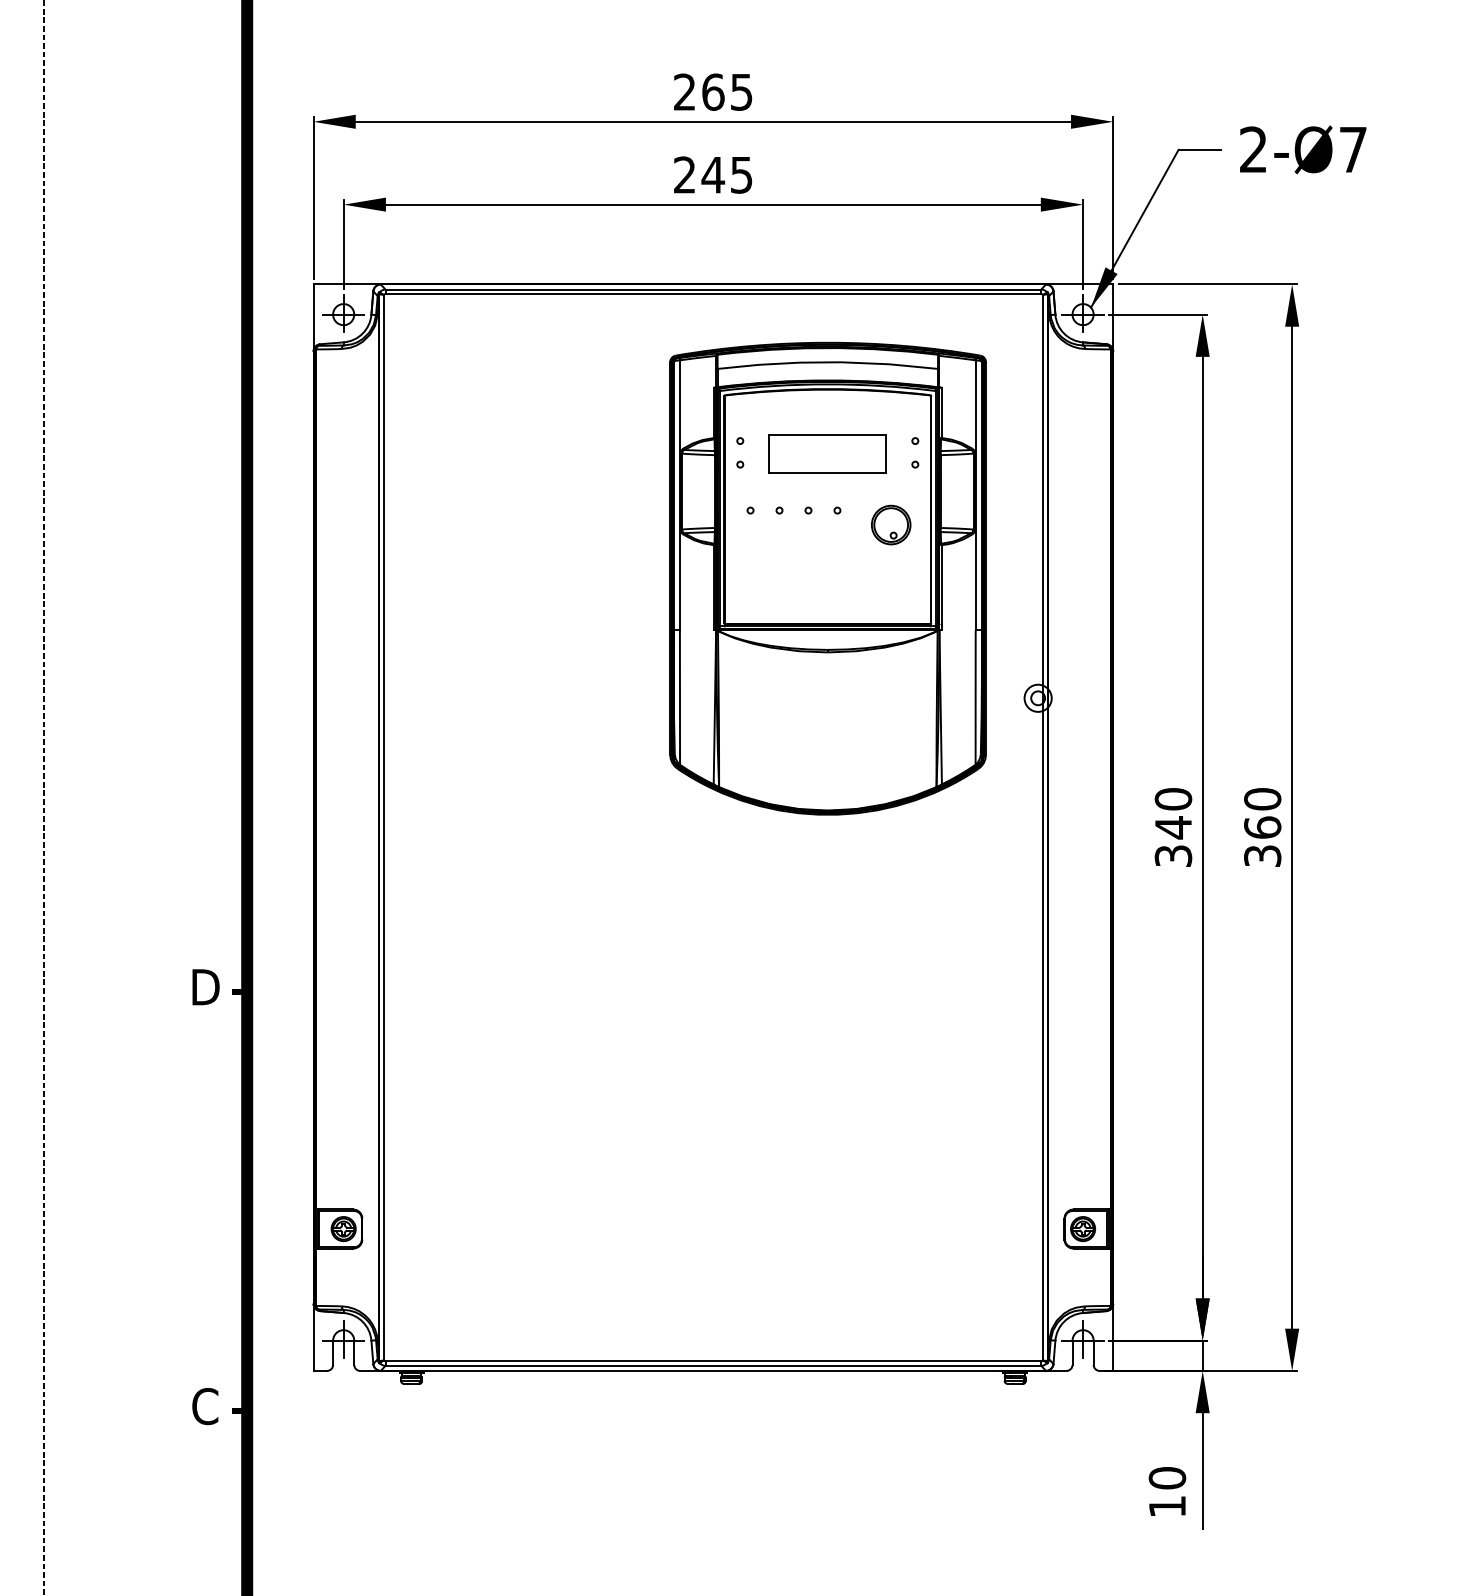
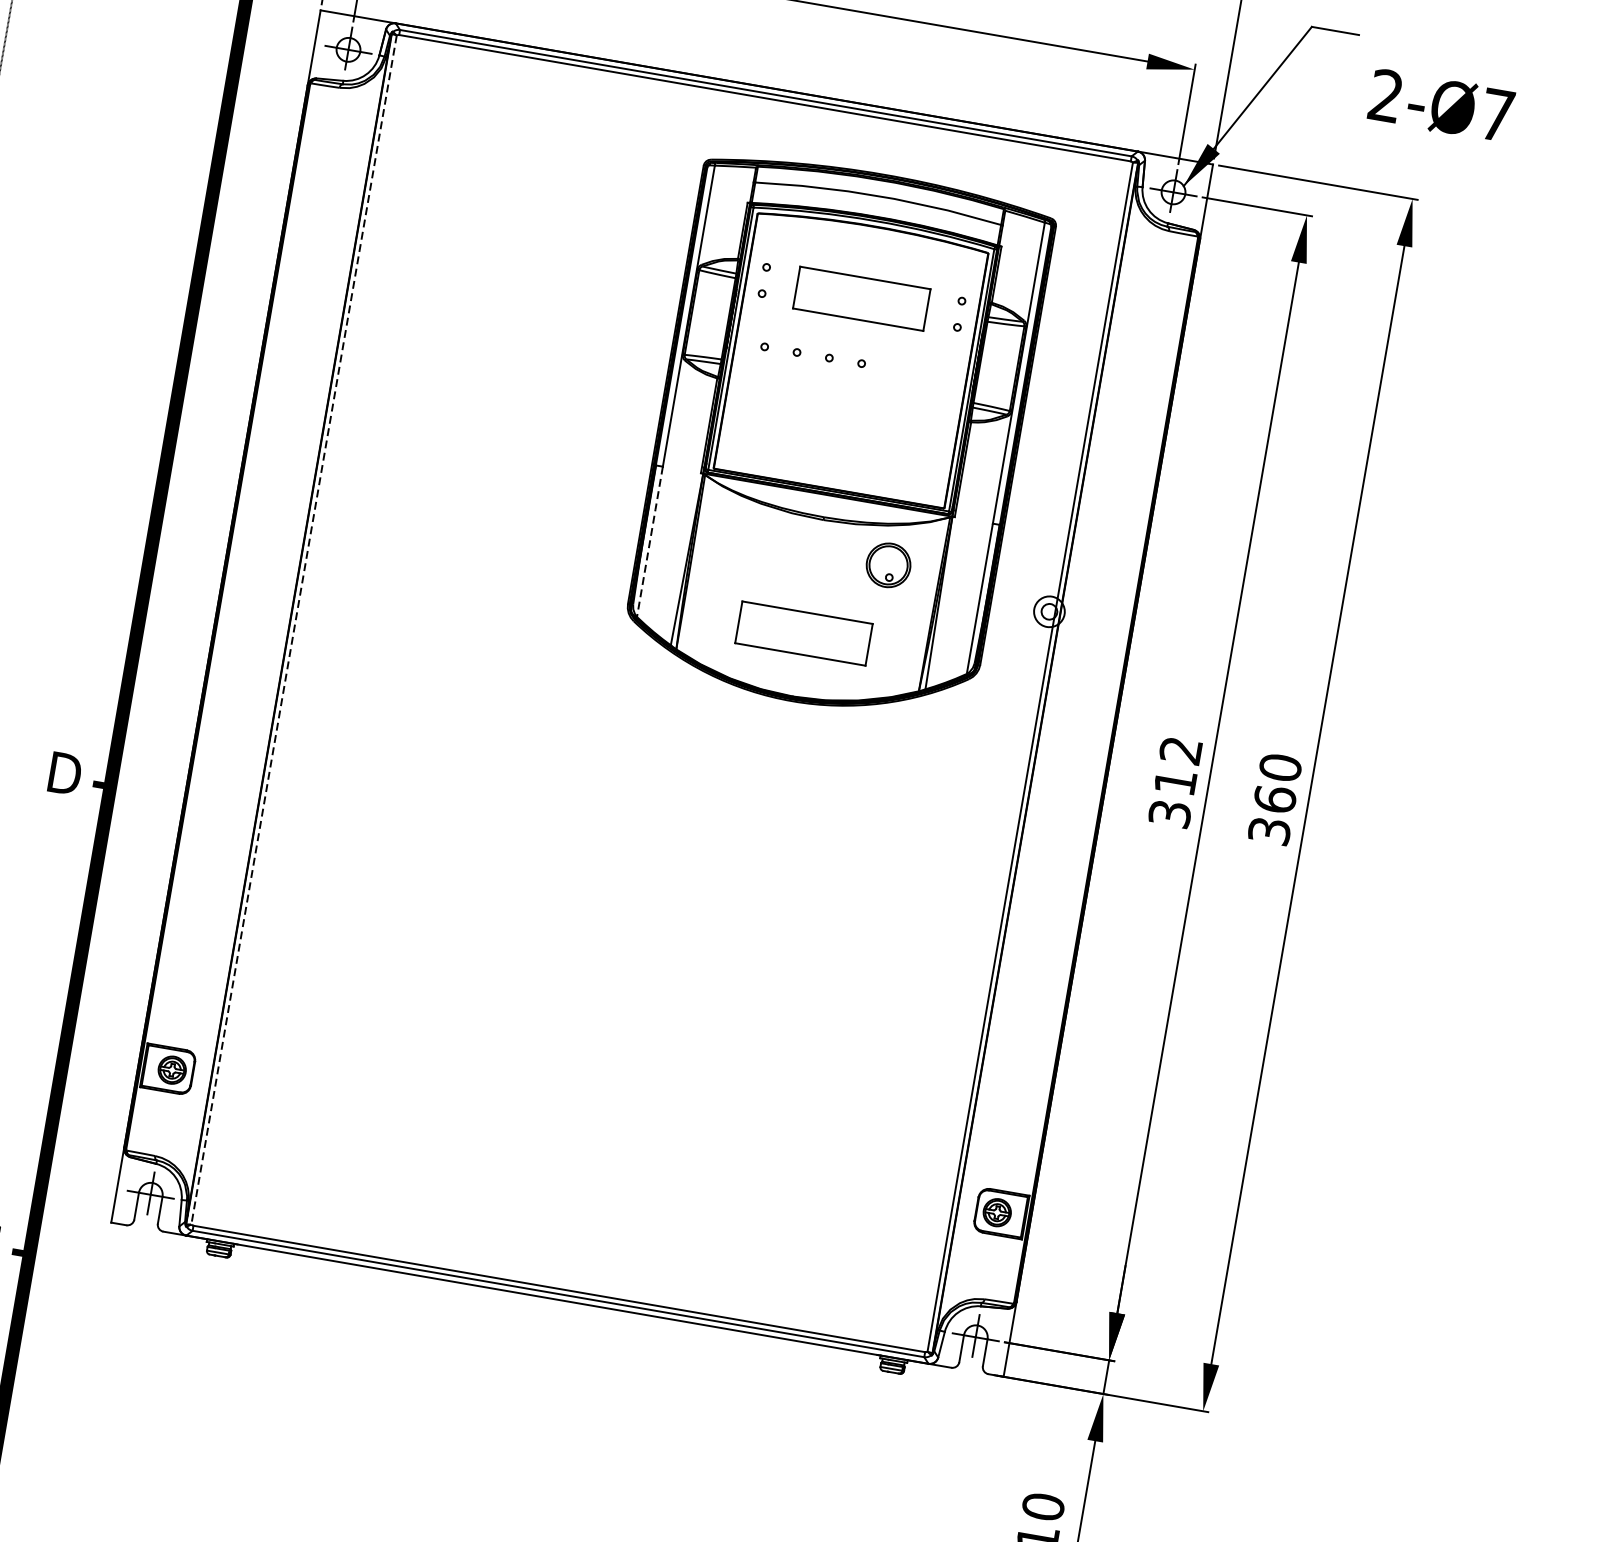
text: (1303, 149) -> (1441, 105), moved
part: (891, 524) -> (889, 564), moved
line: (679, 696) -> (649, 540), solid -> dashed
part: (827, 753) -> (803, 632), added
text: (1173, 813) -> (1178, 766), 340 -> 312
line: (383, 827) -> (294, 629), solid -> dashed

